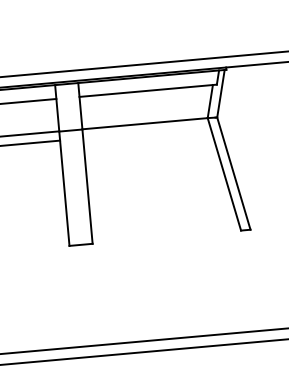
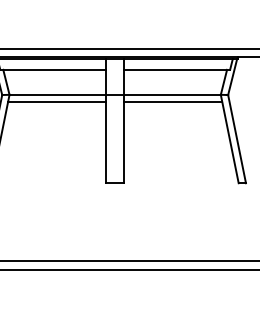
line: (147, 132) -> (173, 101), added

